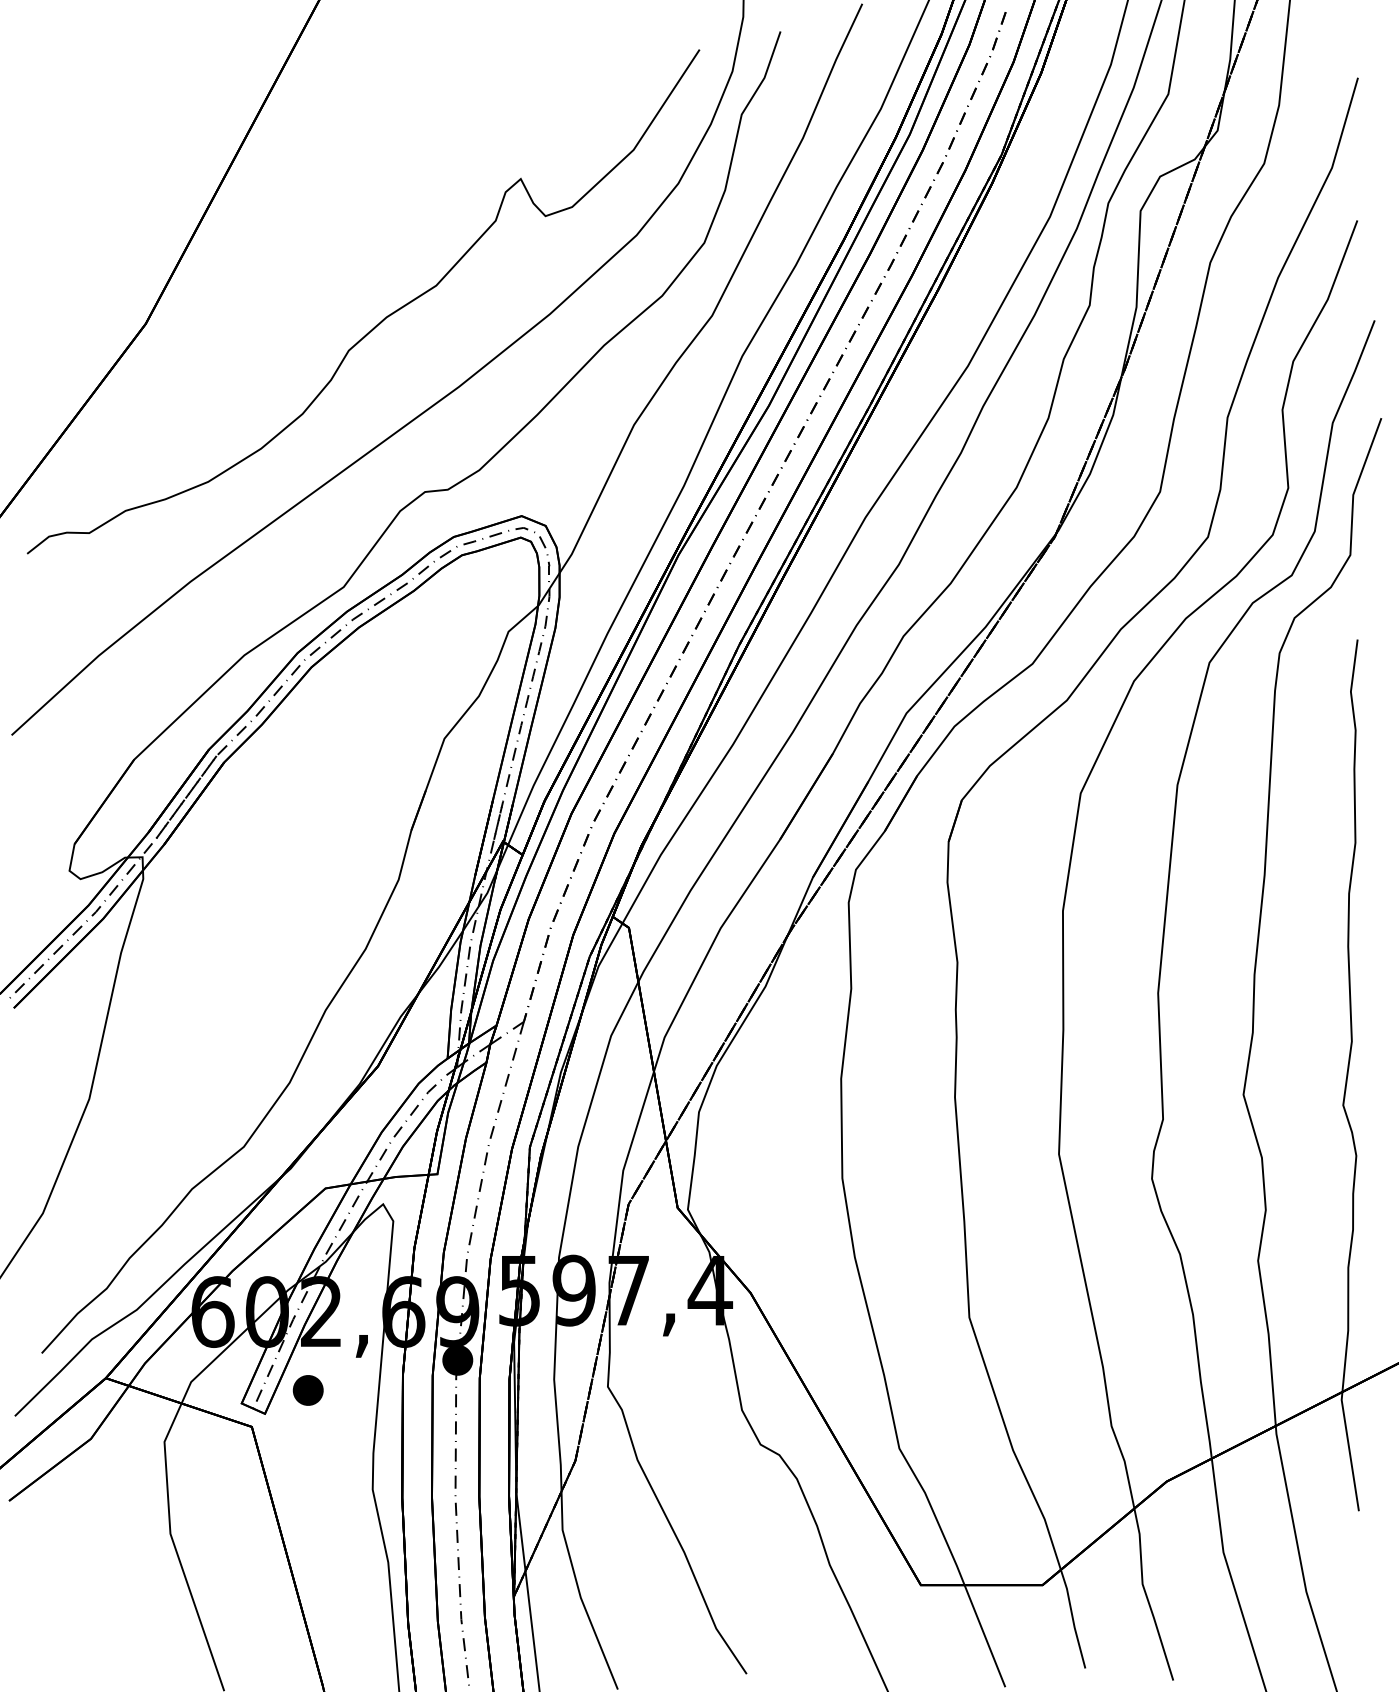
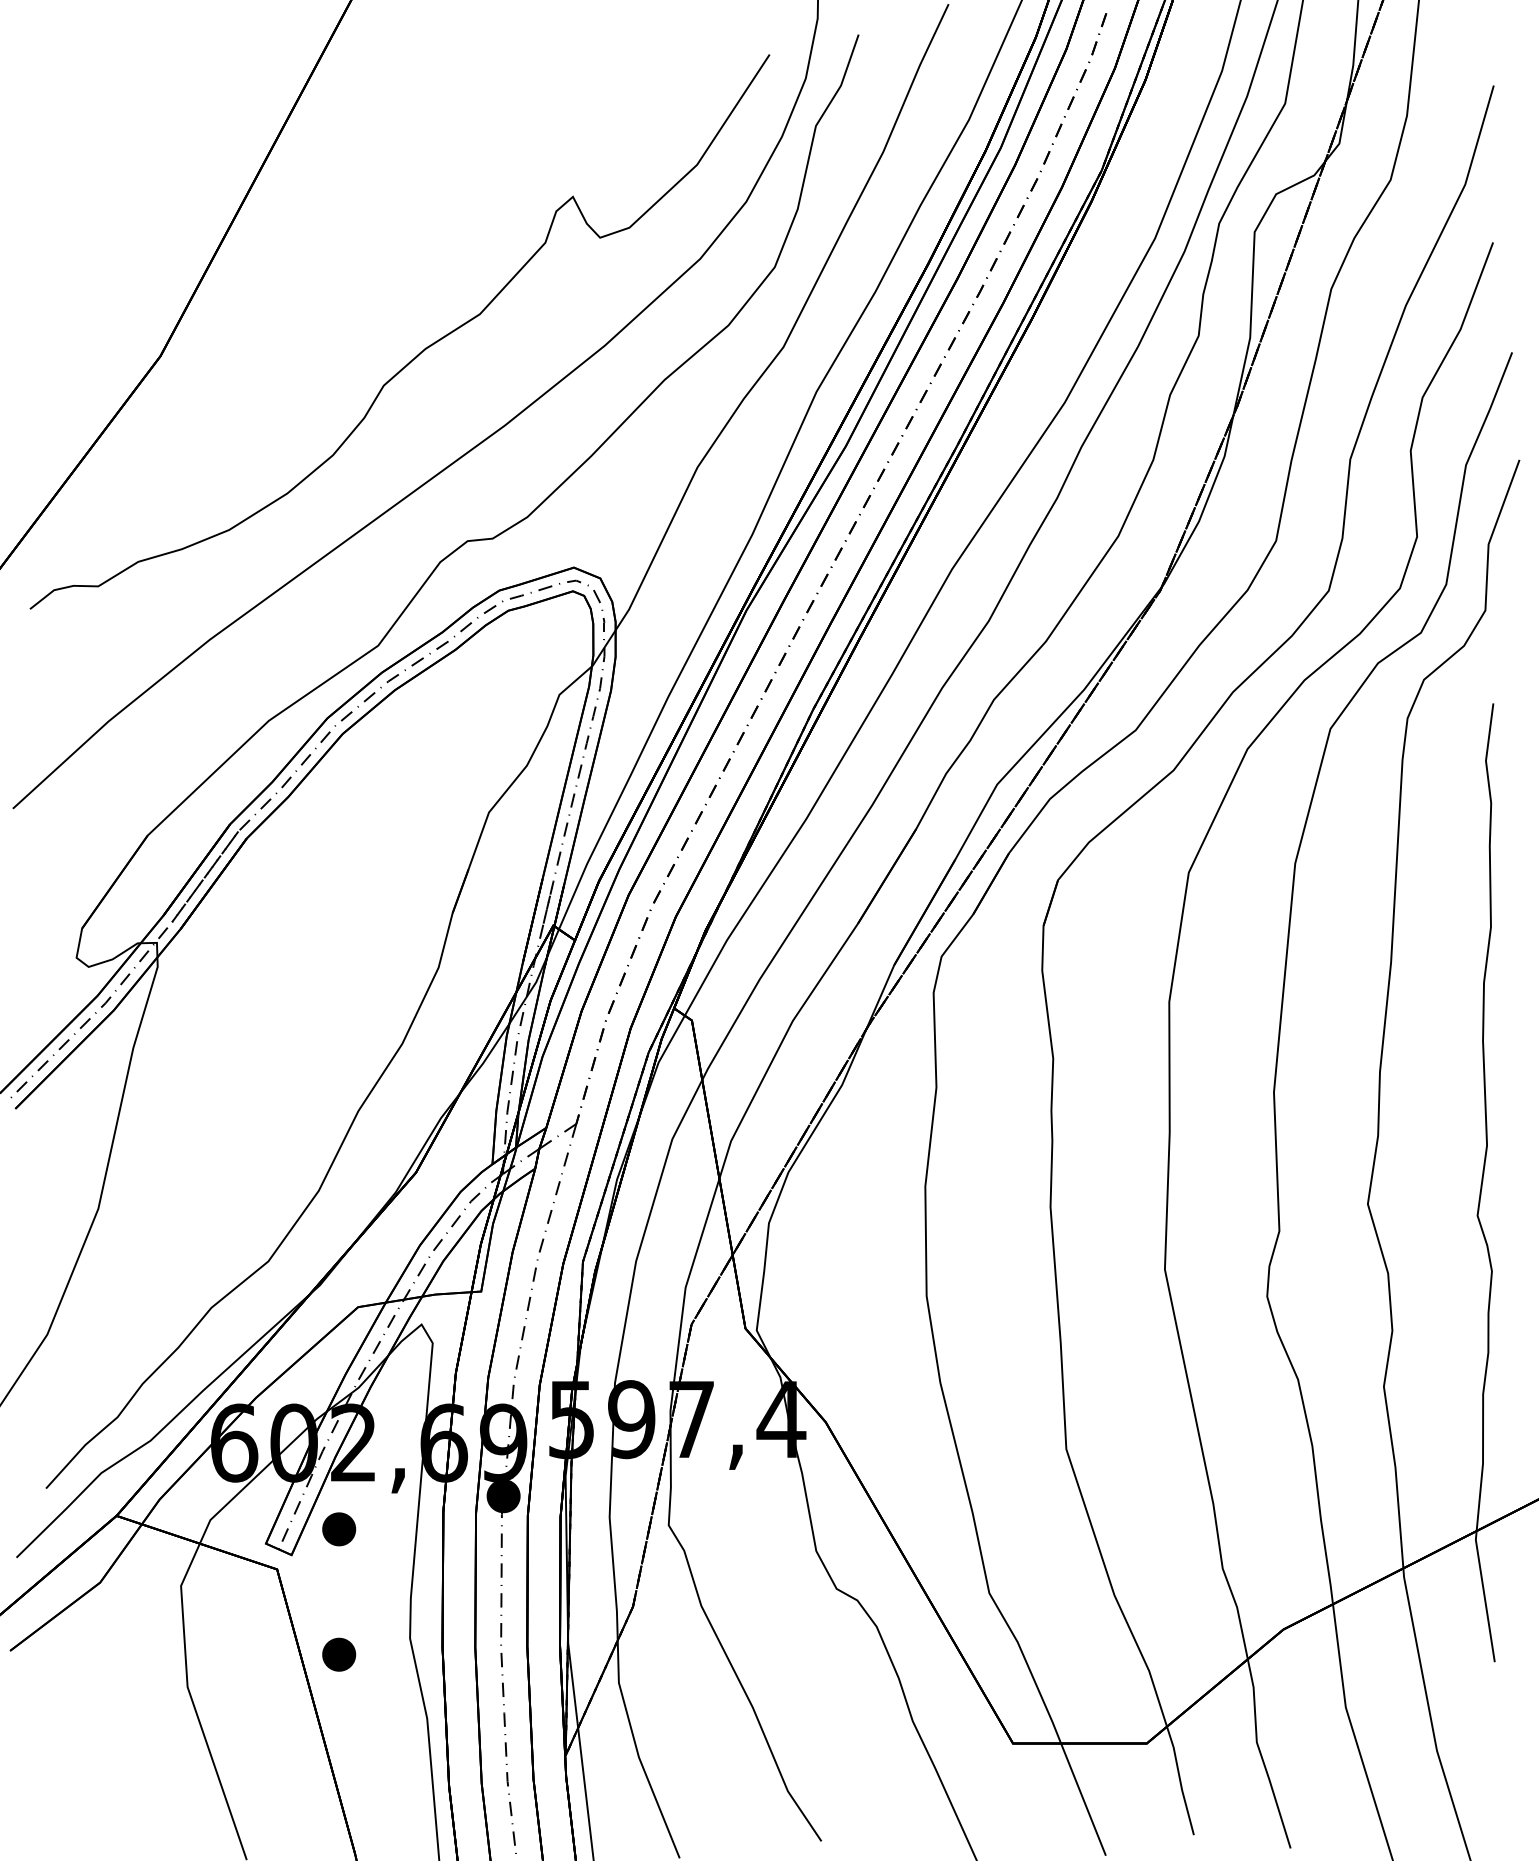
part: (307, 1504) -> (338, 1654), added

